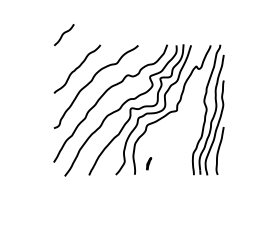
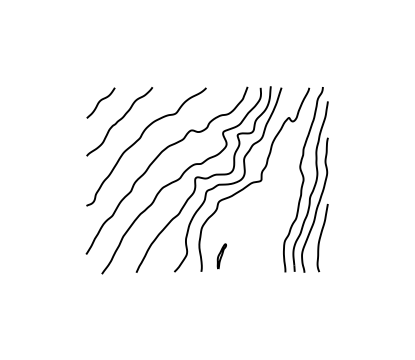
curve: (63, 34) -> (100, 102), moved
part: (148, 163) -> (221, 256), size x1.43

